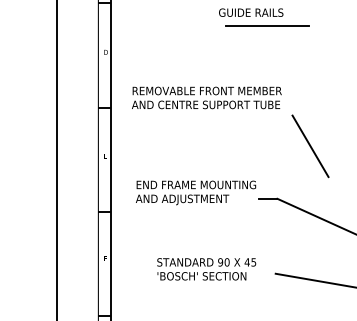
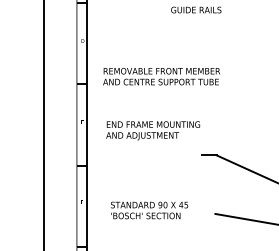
line: (266, 26) -> (208, 20), removed
line: (310, 146) -> (242, 114), removed
text: (196, 192) -> (153, 130), moved
text: (206, 269) -> (149, 210), moved

